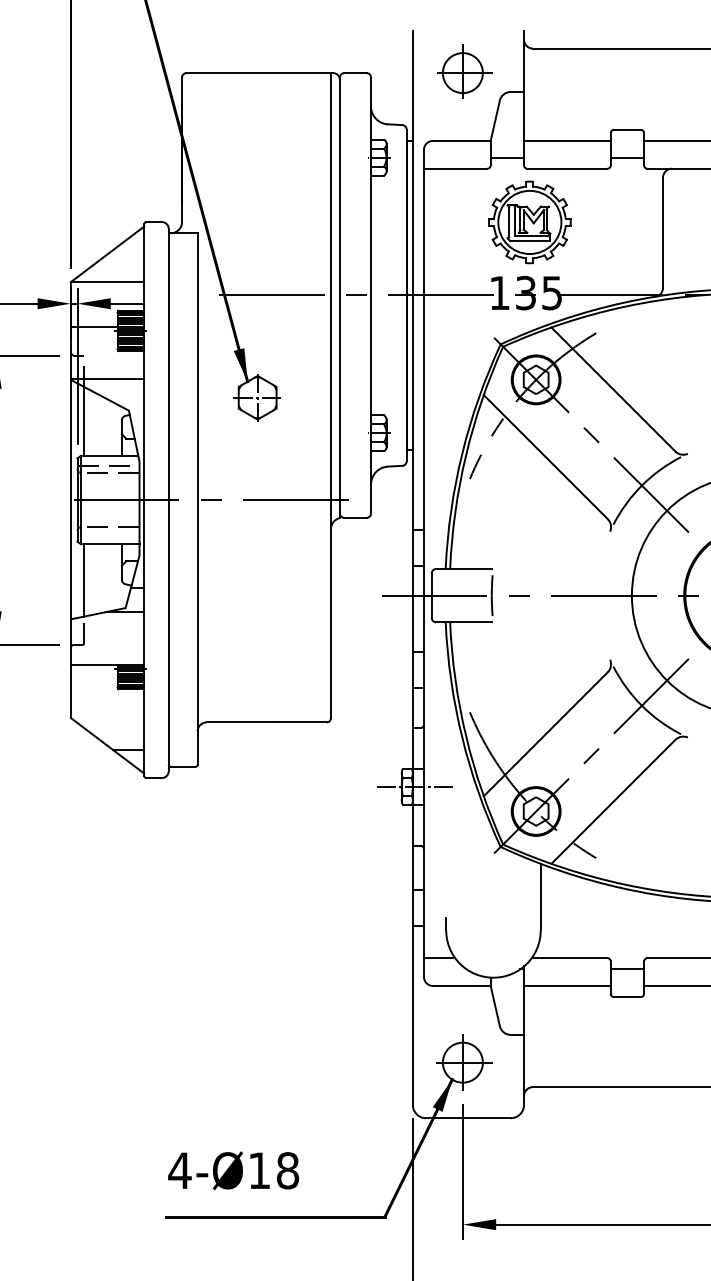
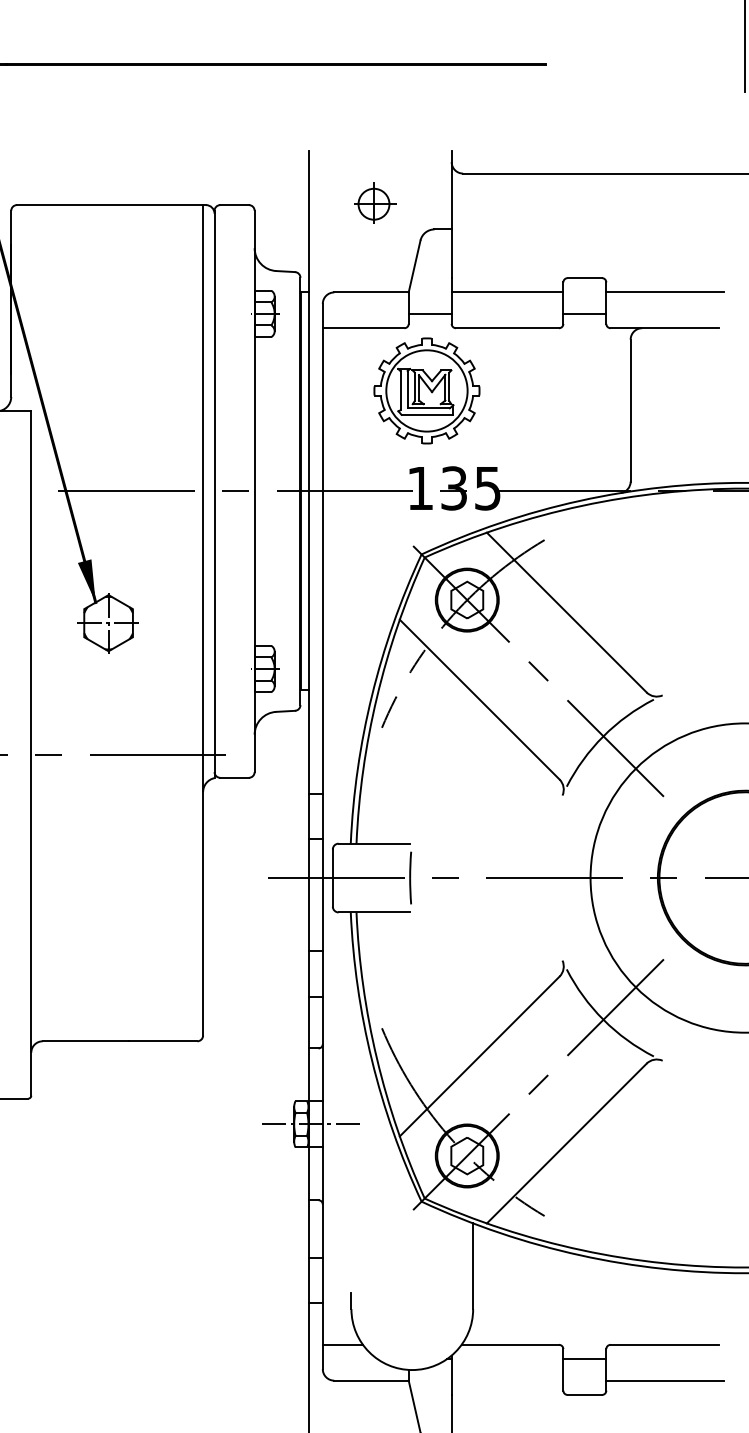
part: (464, 71) -> (374, 203), size x0.6
part: (529, 222) -> (426, 391), moved
line: (567, 985) -> (507, 1380), removed

